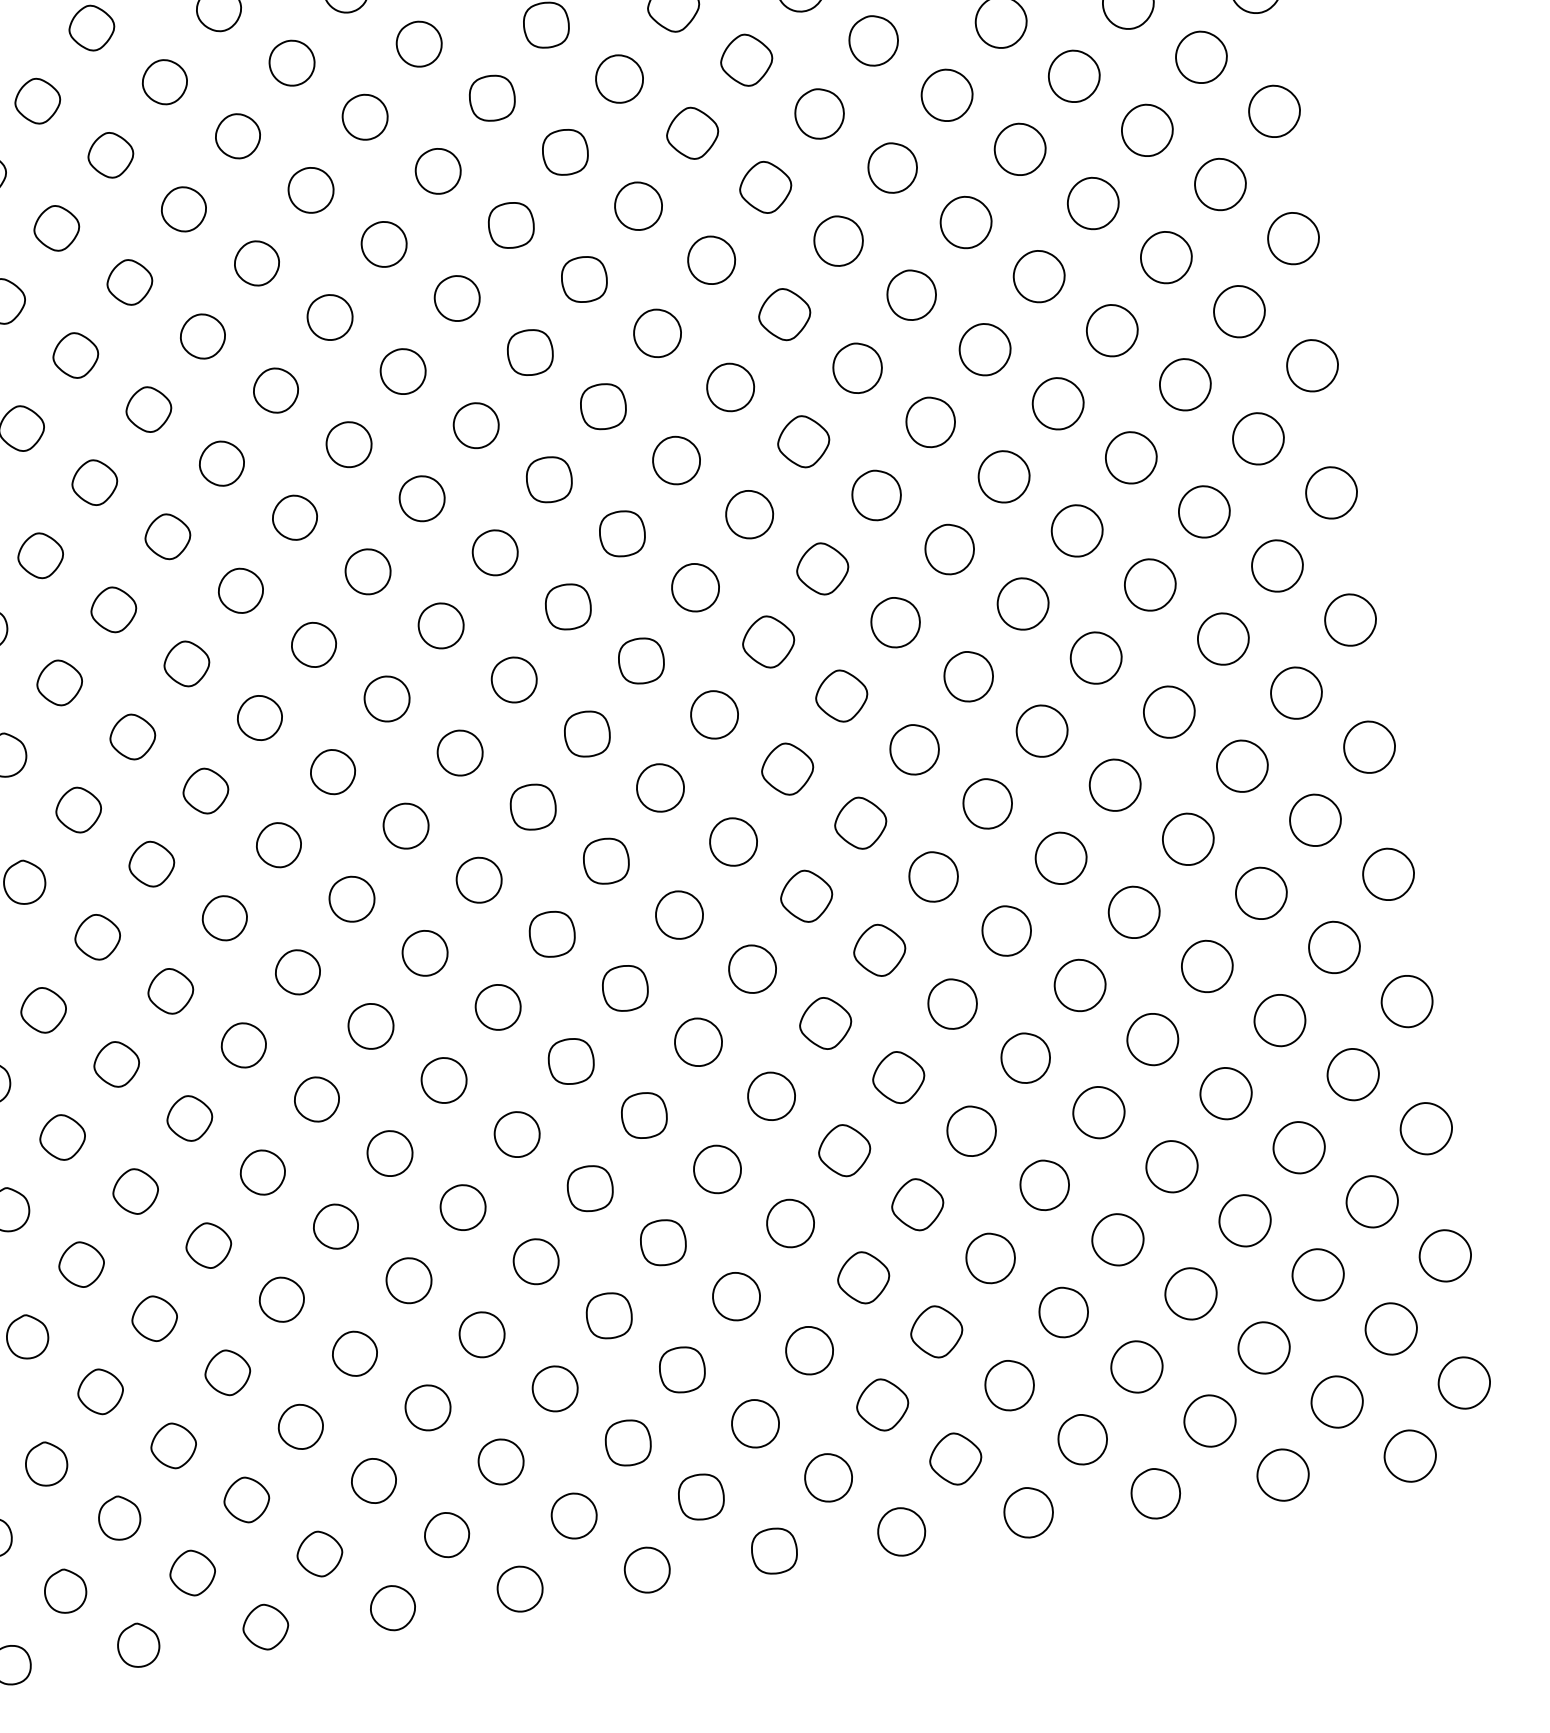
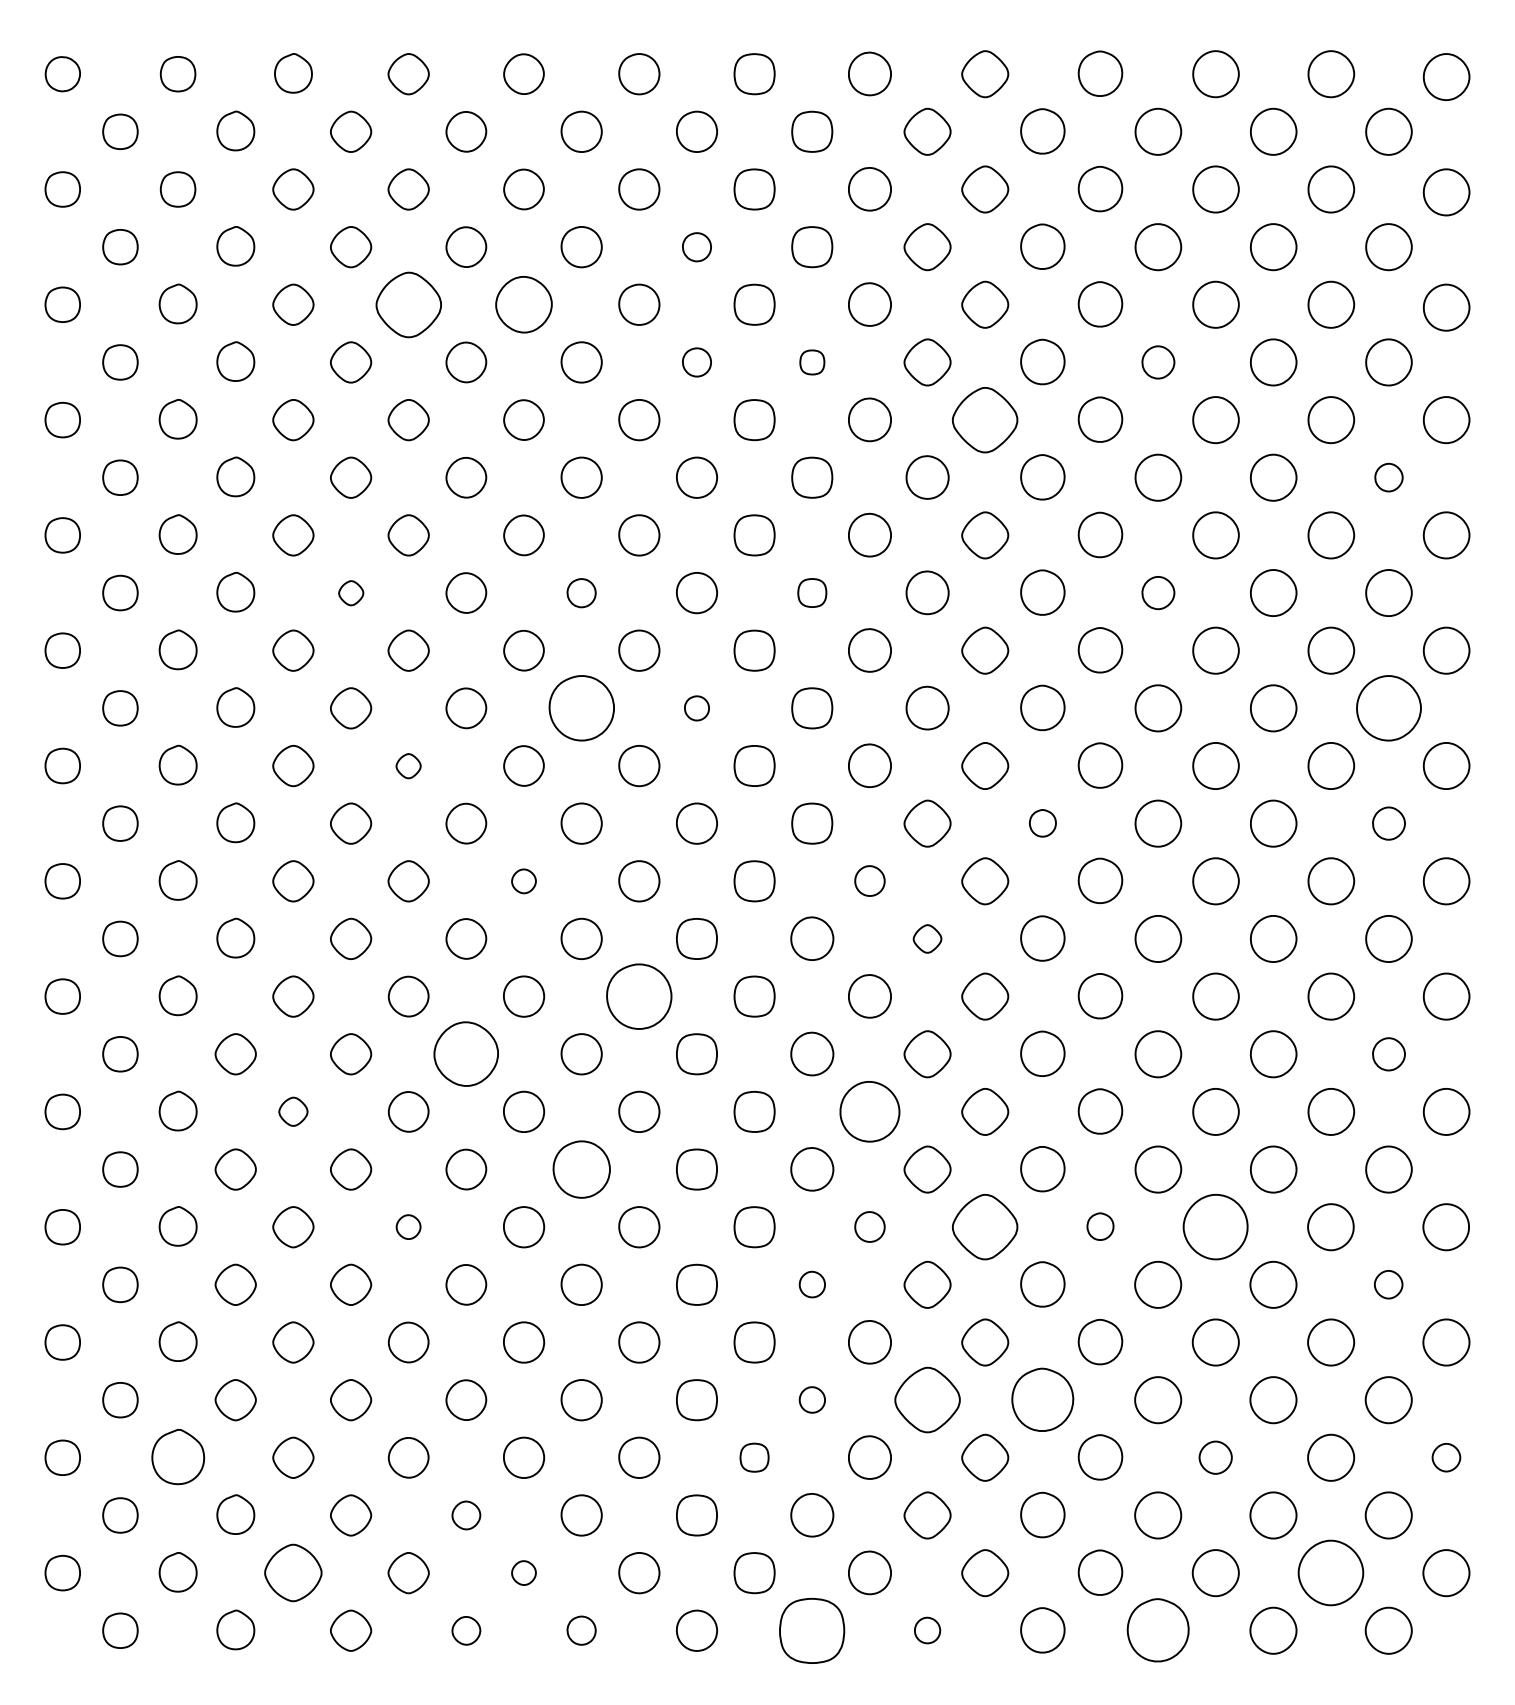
part: (418, 44) -> (696, 247), size x0.7
part: (947, 95) -> (1158, 362), size x0.7
part: (237, 136) -> (523, 304), size x1.4
part: (565, 152) -> (812, 362), size x0.6
part: (110, 155) -> (408, 304), size x1.6
part: (437, 171) -> (696, 362), size x0.7
part: (1219, 184) -> (1388, 477), size x0.6
part: (765, 186) -> (985, 419), size x1.4
part: (985, 349) -> (1158, 592), size x0.7
part: (603, 406) -> (812, 592), size x0.7
part: (1257, 439) -> (1388, 708), size x1.4
part: (349, 445) -> (581, 593), size x0.7
part: (95, 483) -> (351, 593), size x0.6
part: (494, 553) -> (696, 708), size x0.6
part: (1276, 565) -> (1388, 823), size x0.7
part: (367, 572) -> (581, 708), size x1.6
part: (895, 622) -> (1042, 823), size x0.6
part: (186, 664) -> (408, 766), size x0.6
part: (713, 714) -> (869, 880), size x0.7
part: (787, 768) -> (927, 938), size x0.6
part: (332, 772) -> (523, 881), size x0.6
part: (1314, 820) -> (1388, 1054), size x0.7
part: (479, 880) -> (639, 996), size x1.6
part: (752, 969) -> (869, 1111), size x1.4
part: (298, 972) -> (466, 1054), size x1.6
part: (1152, 1039) -> (1215, 1227), size x1.4
part: (1025, 1057) -> (1100, 1226), size x0.6
part: (116, 1063) -> (293, 1111), size x0.7
part: (1352, 1074) -> (1388, 1284), size x0.6
part: (899, 1077) -> (985, 1227), size x1.4
part: (443, 1080) -> (581, 1169), size x1.4
part: (770, 1095) -> (869, 1226), size x0.7
part: (717, 1169) -> (812, 1284), size x0.6
part: (262, 1171) -> (408, 1226), size x0.6
part: (1445, 1255) -> (1446, 1457), size x0.6
part: (990, 1258) -> (1042, 1399), size x1.4
part: (863, 1278) -> (927, 1400), size x1.4
part: (1190, 1293) -> (1215, 1457), size x0.7
part: (736, 1296) -> (812, 1399), size x0.6
part: (682, 1369) -> (754, 1457), size x0.7
part: (1337, 1402) -> (1331, 1573), size x1.4
part: (45, 1463) -> (177, 1456), size x1.4
part: (374, 1480) -> (466, 1515), size x0.7
part: (1155, 1493) -> (1157, 1630), size x1.4
part: (901, 1531) -> (927, 1630), size x0.6
part: (446, 1534) -> (523, 1572), size x0.6
part: (774, 1550) -> (812, 1630), size x1.6
part: (192, 1573) -> (293, 1573), size x1.4
part: (519, 1588) -> (581, 1630), size x0.7
part: (393, 1607) -> (466, 1630), size x0.7

